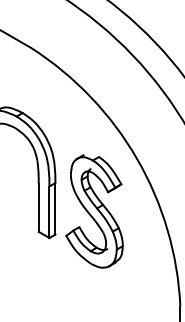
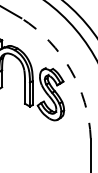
arc: (136, 158) -> (70, 69), solid -> dashed

